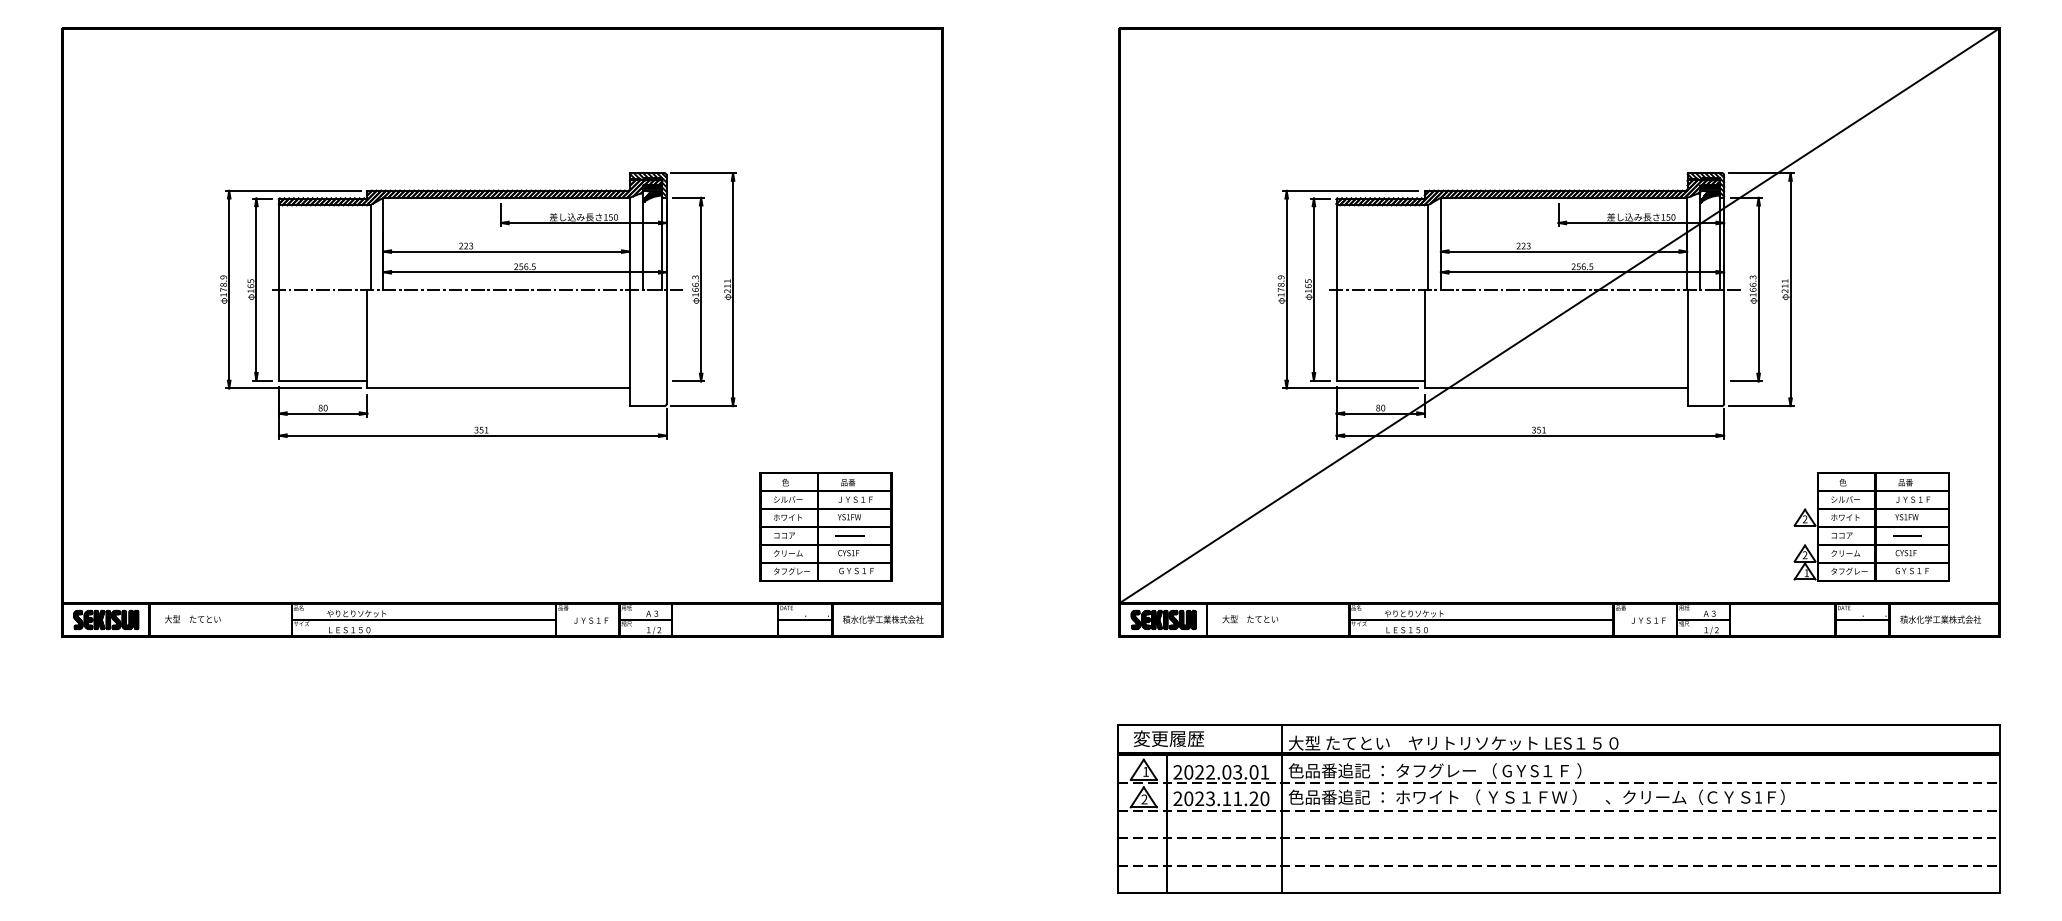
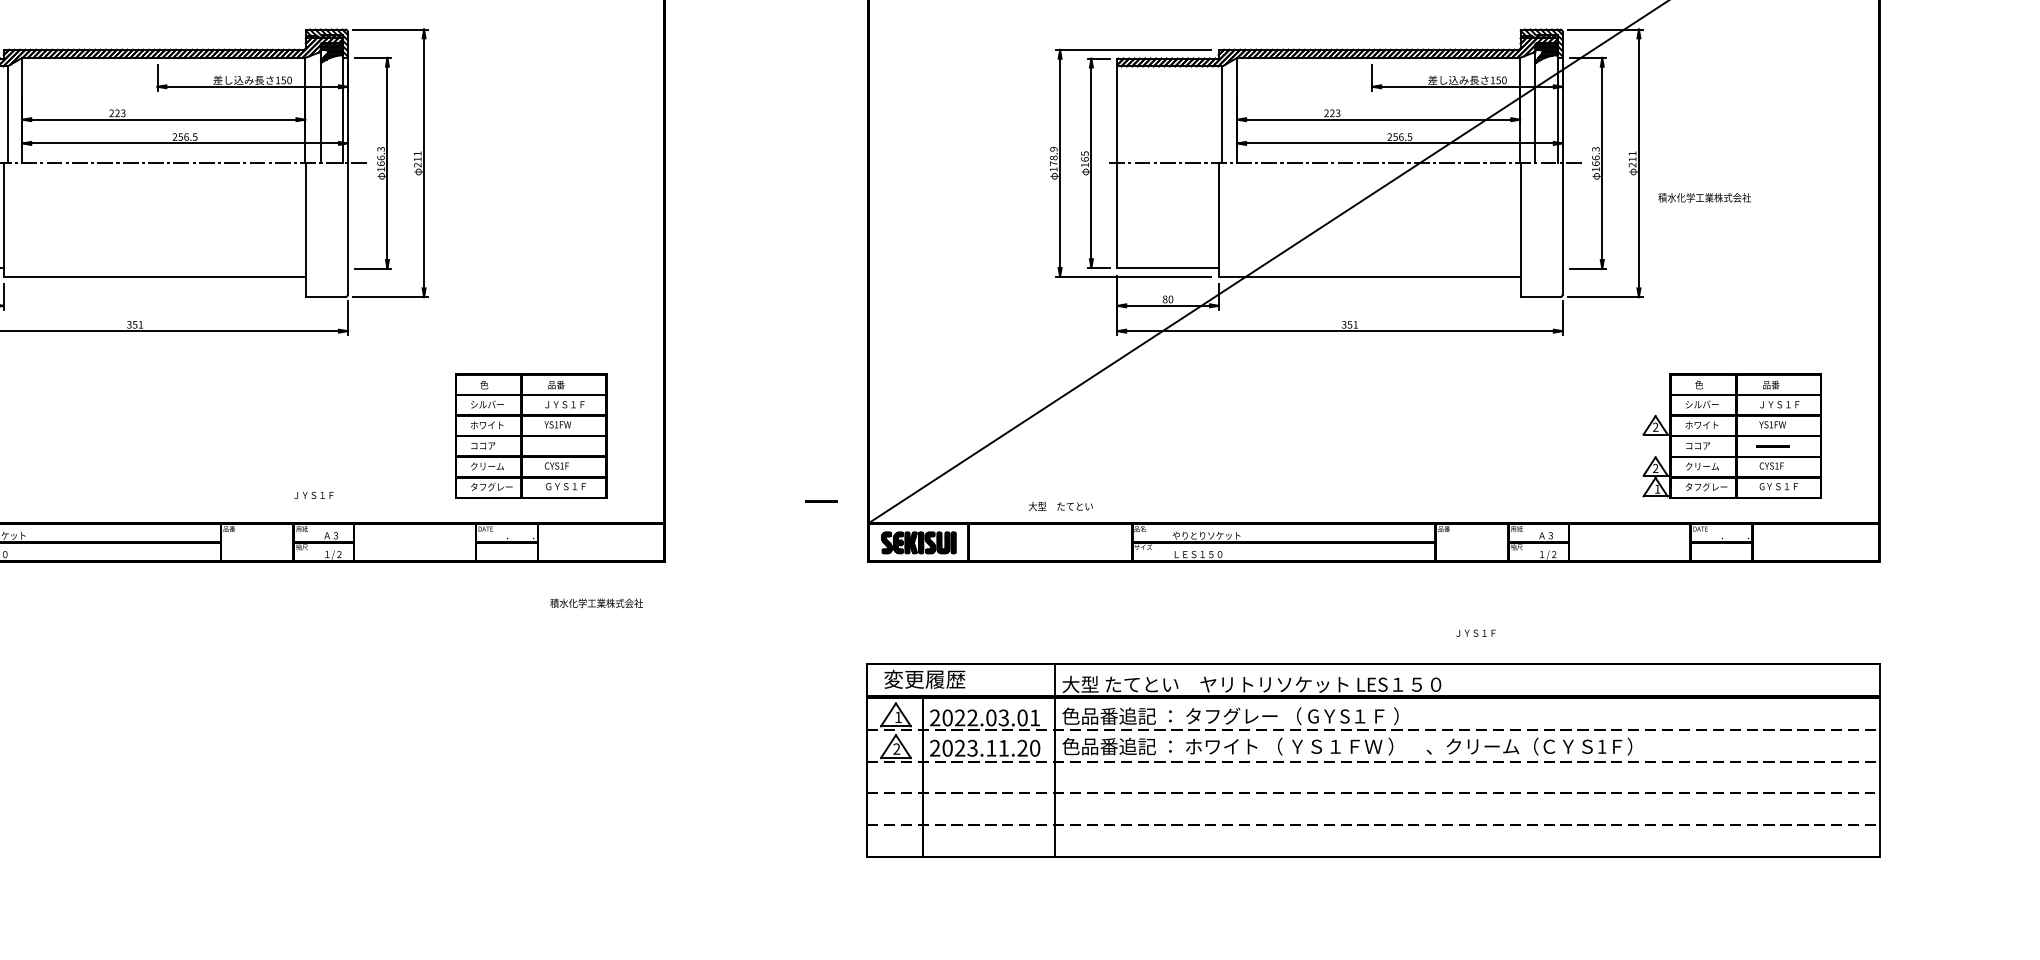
line: (849, 535) -> (820, 500), moved
text: (883, 619) -> (596, 603), moved
text: (1250, 619) -> (1061, 506), moved
text: (1940, 619) -> (1704, 197), moved
text: (591, 620) -> (314, 495), moved
text: (1648, 620) -> (1475, 633), moved

